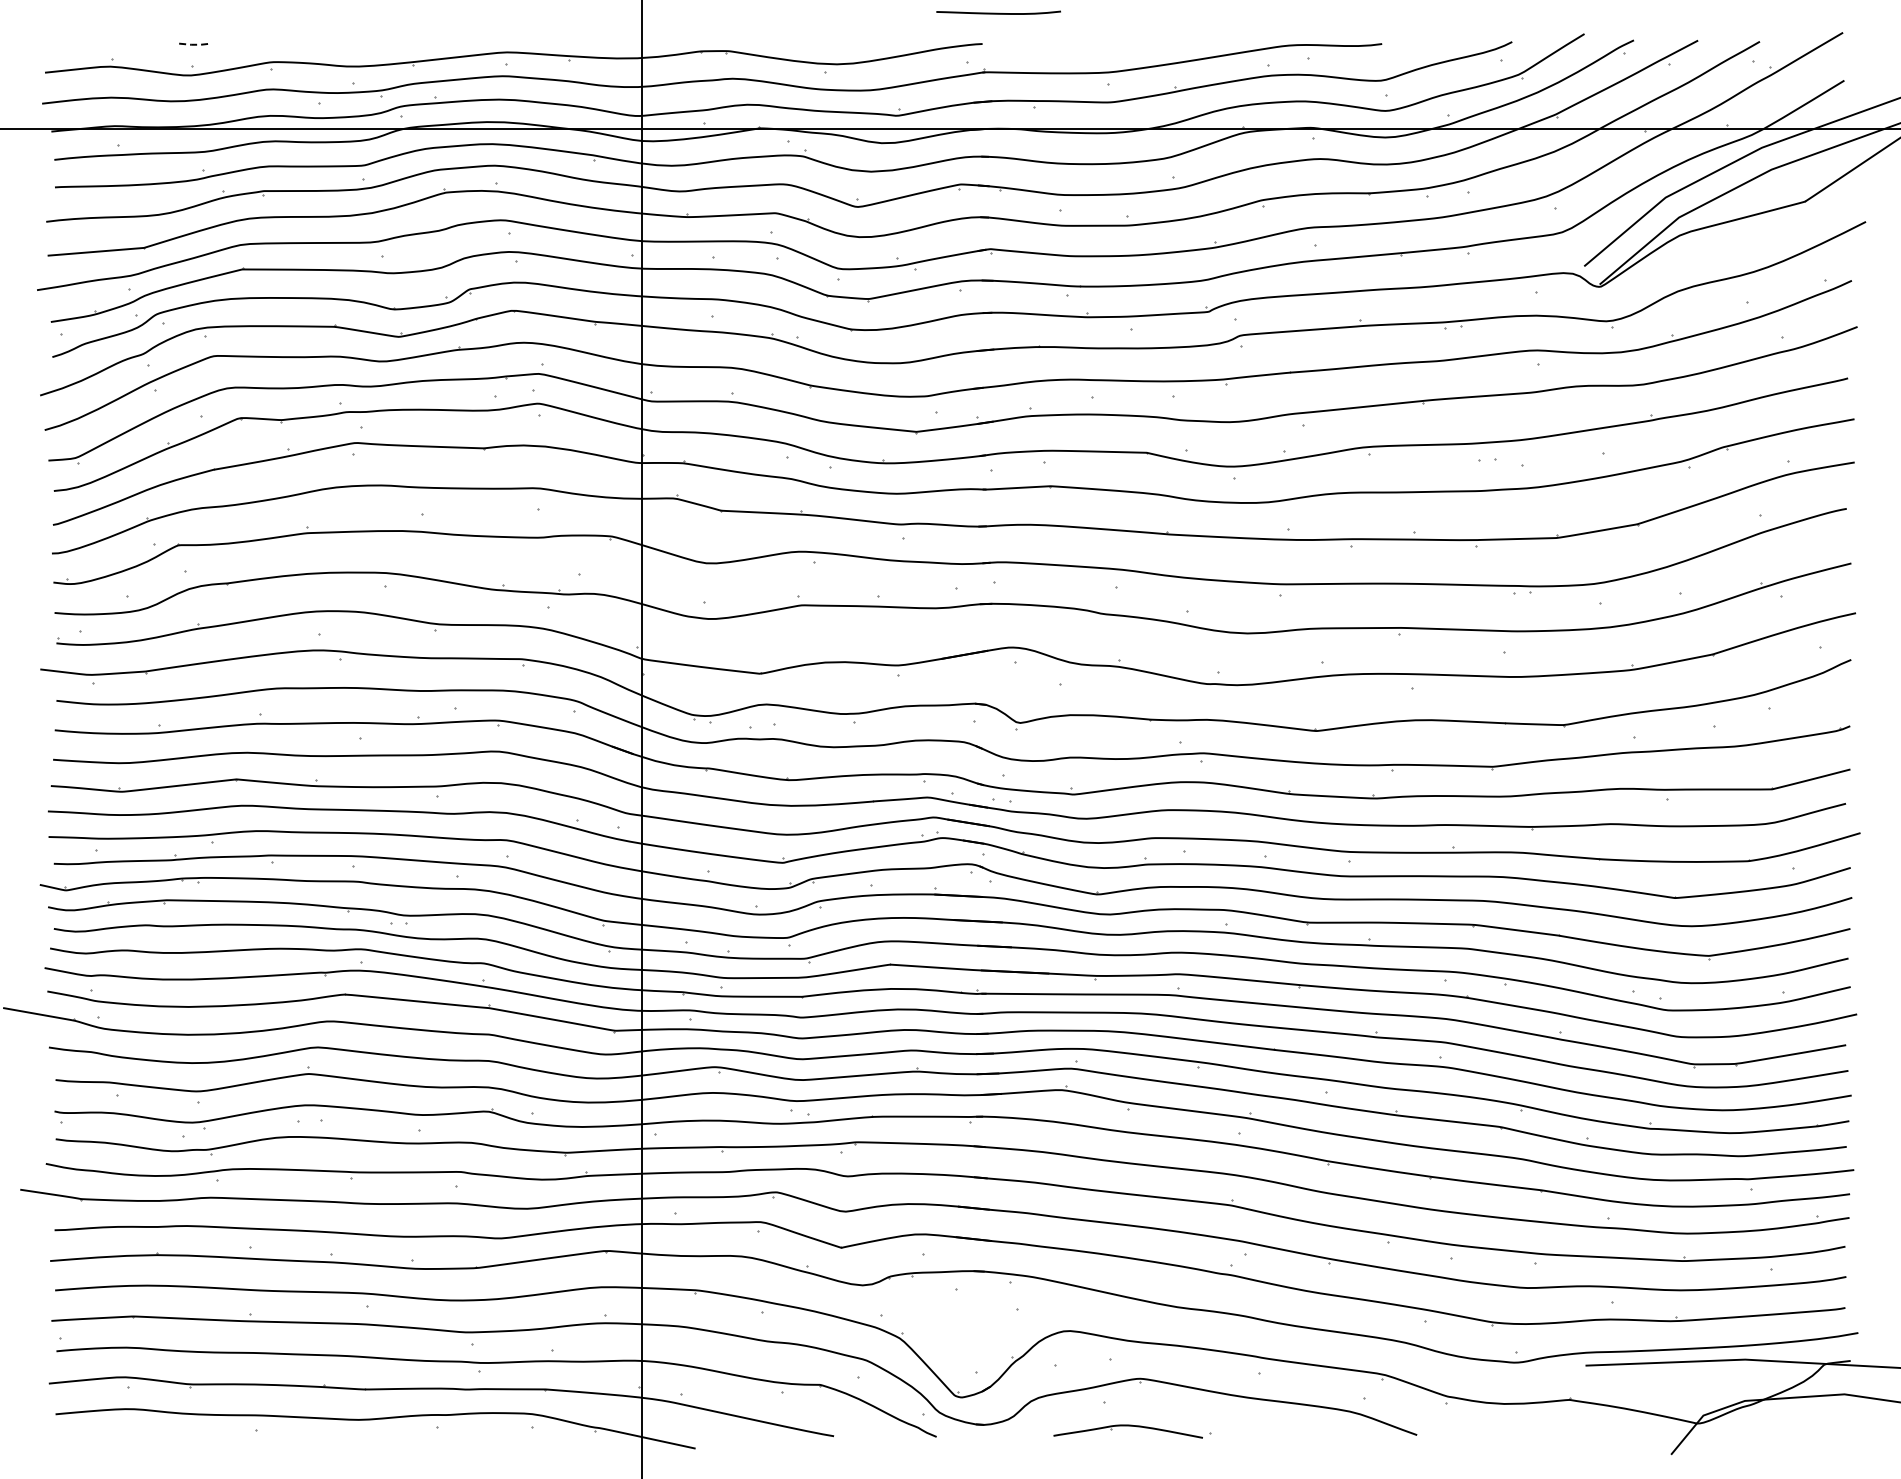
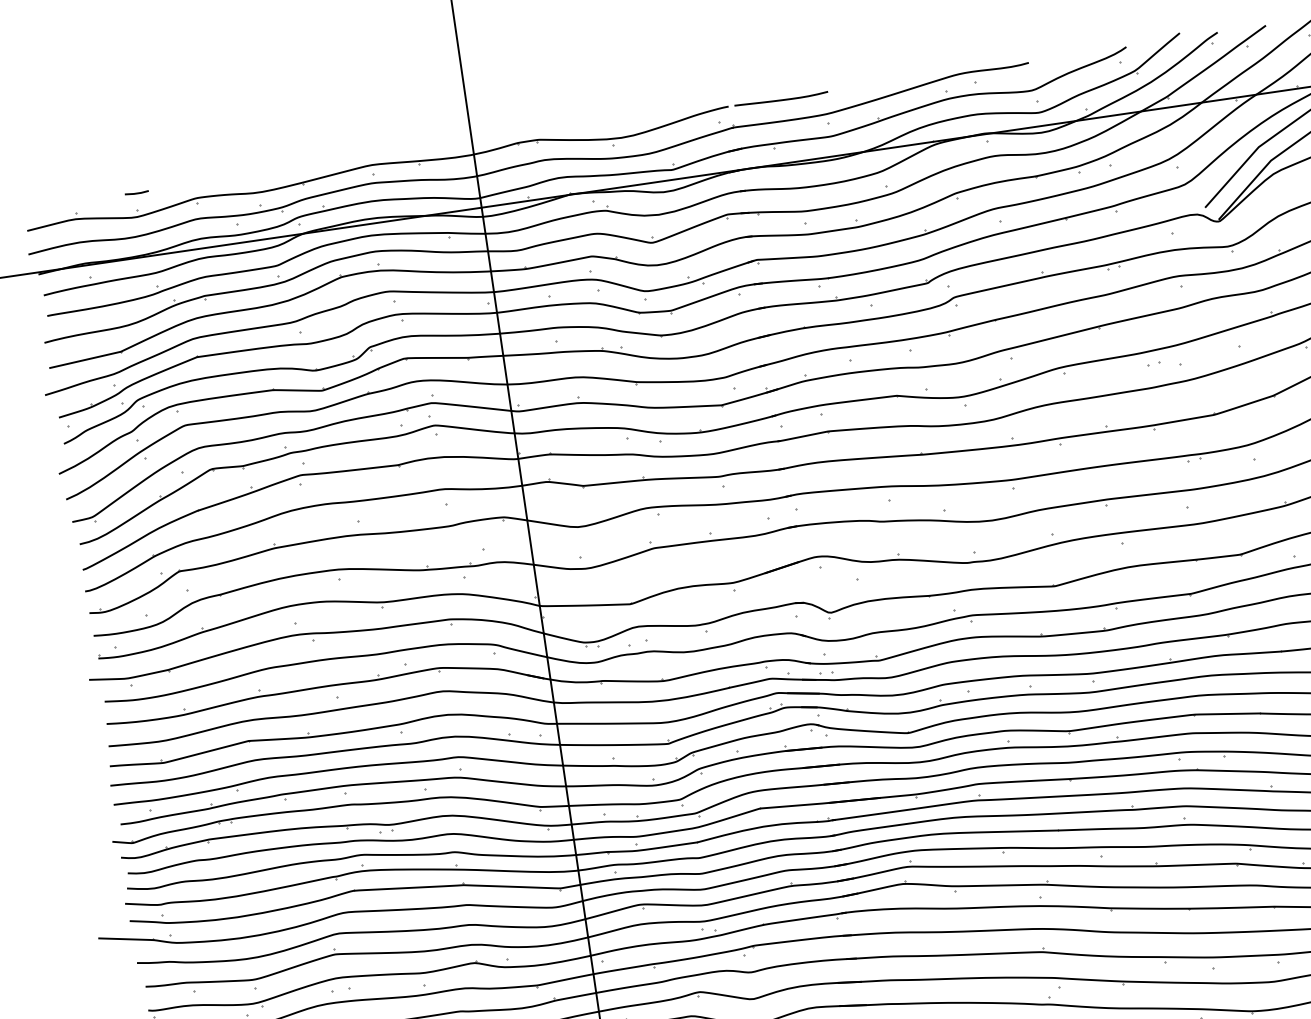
curve: (998, 12) -> (781, 99), moved
line: (194, 44) -> (136, 193), dashed -> solid

